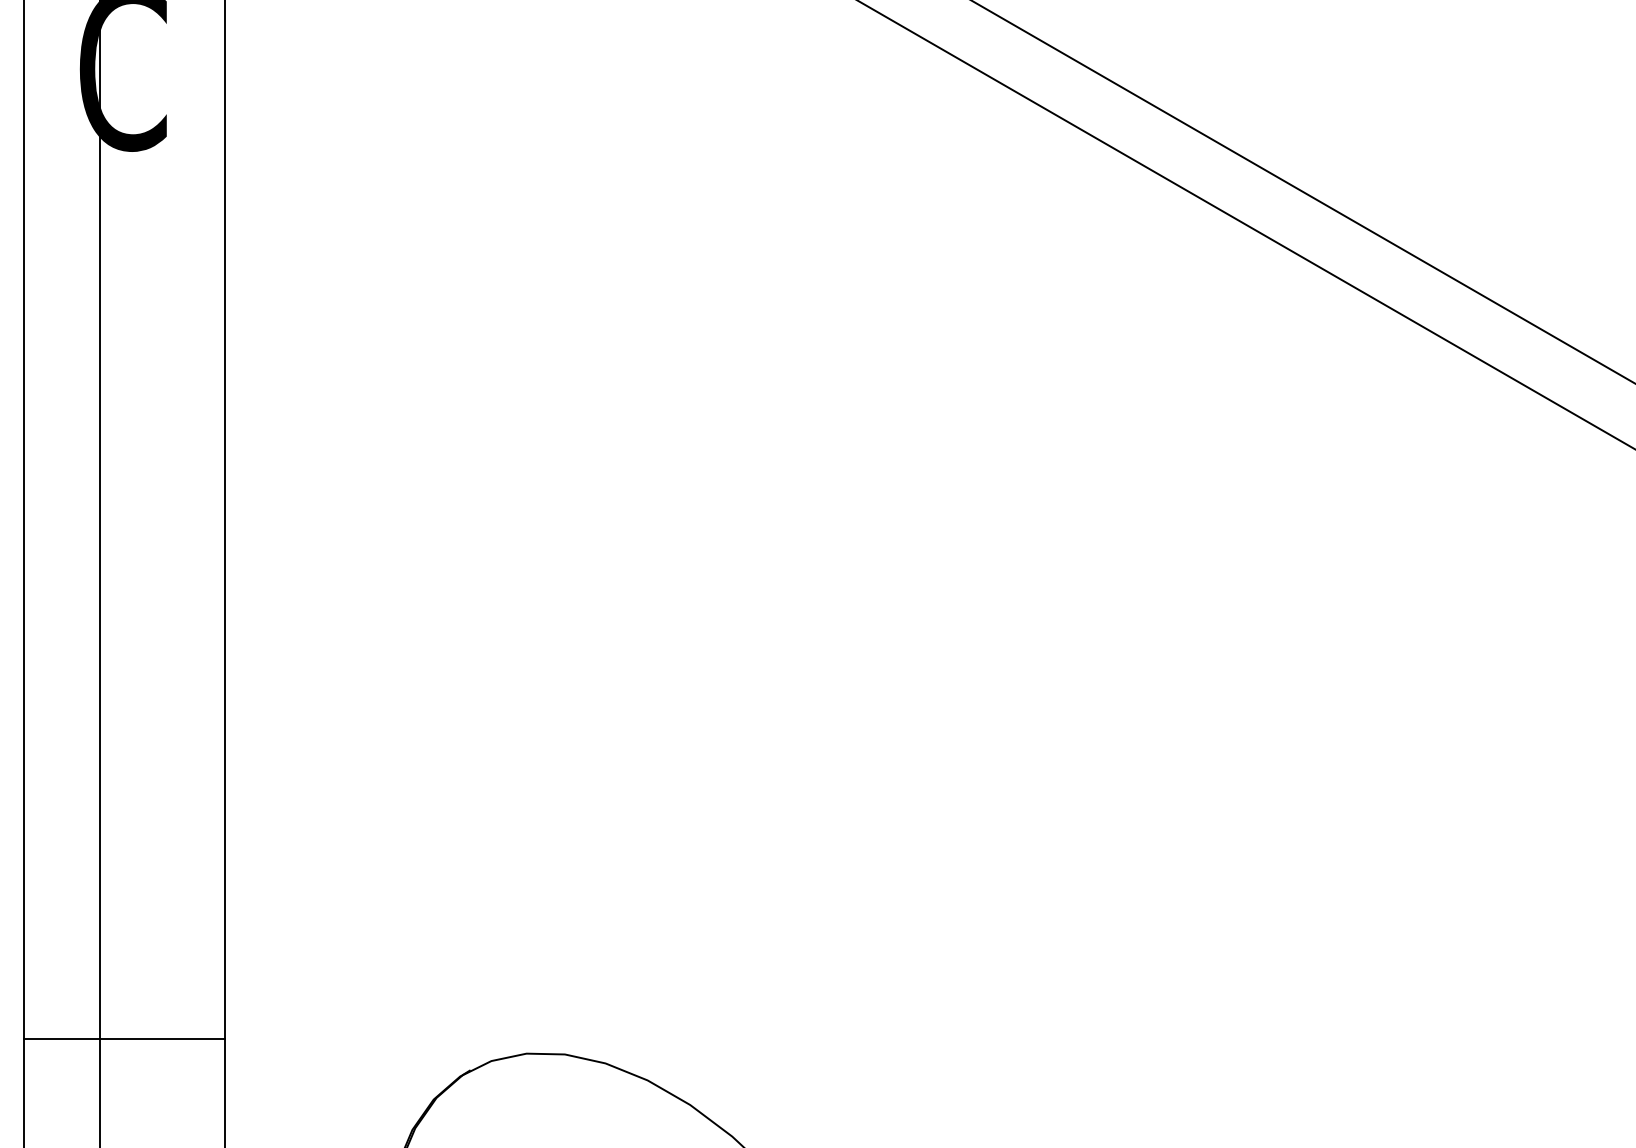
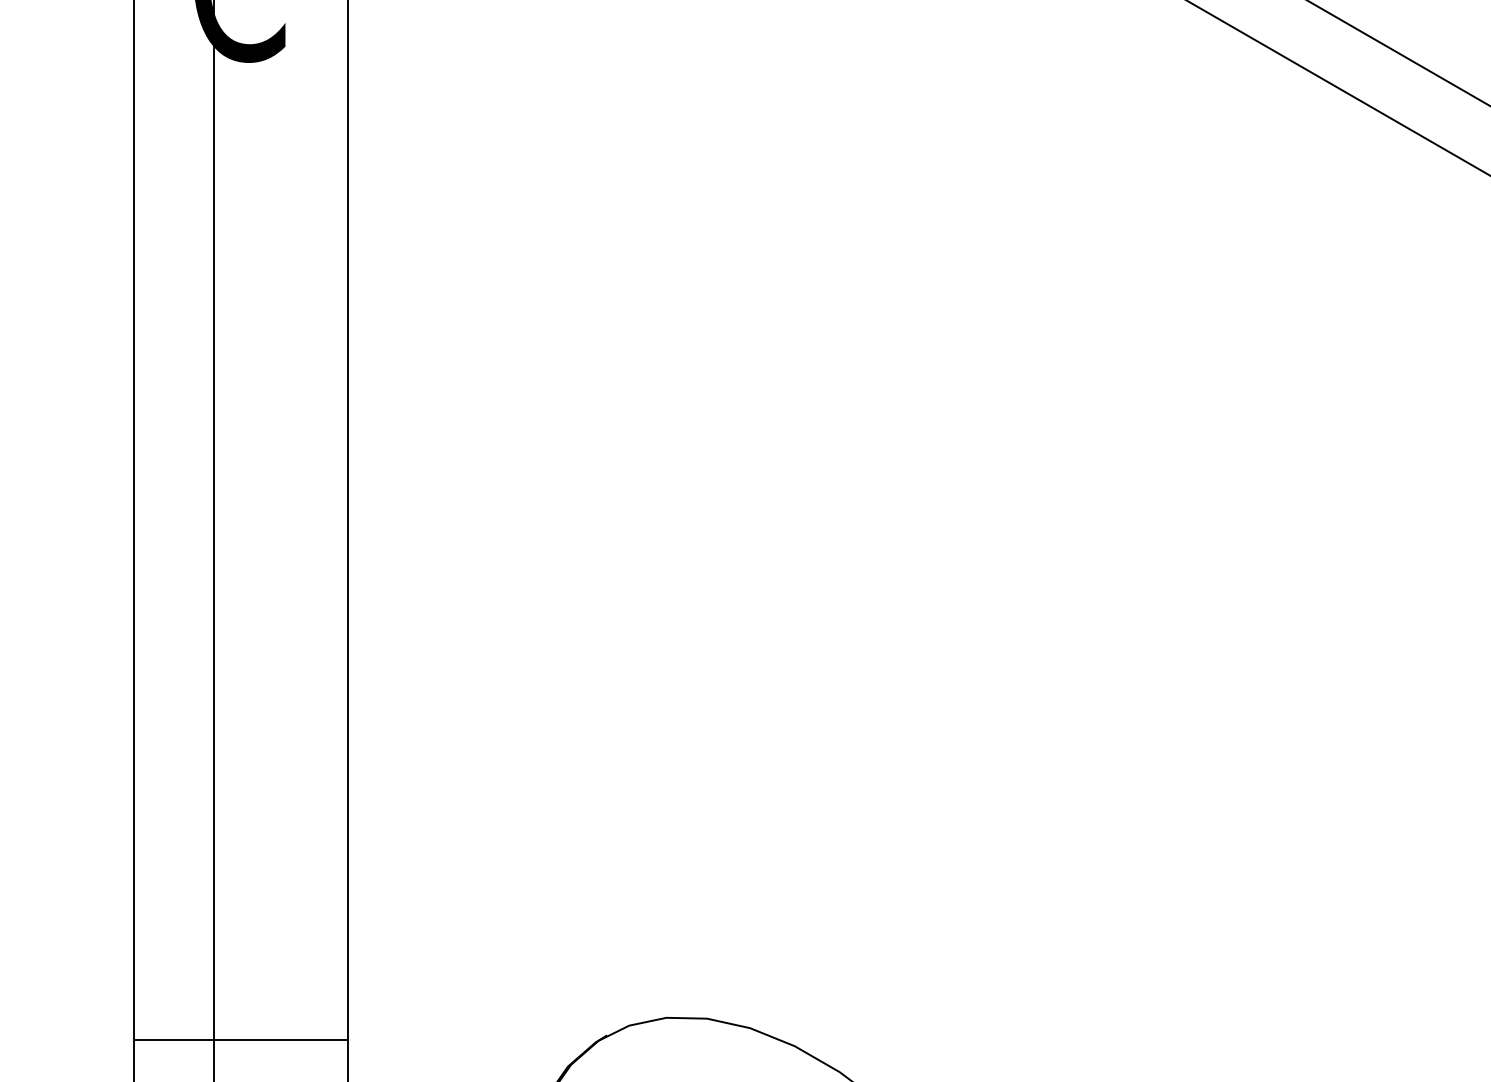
line: (124, 1038) -> (240, 1039), moved

